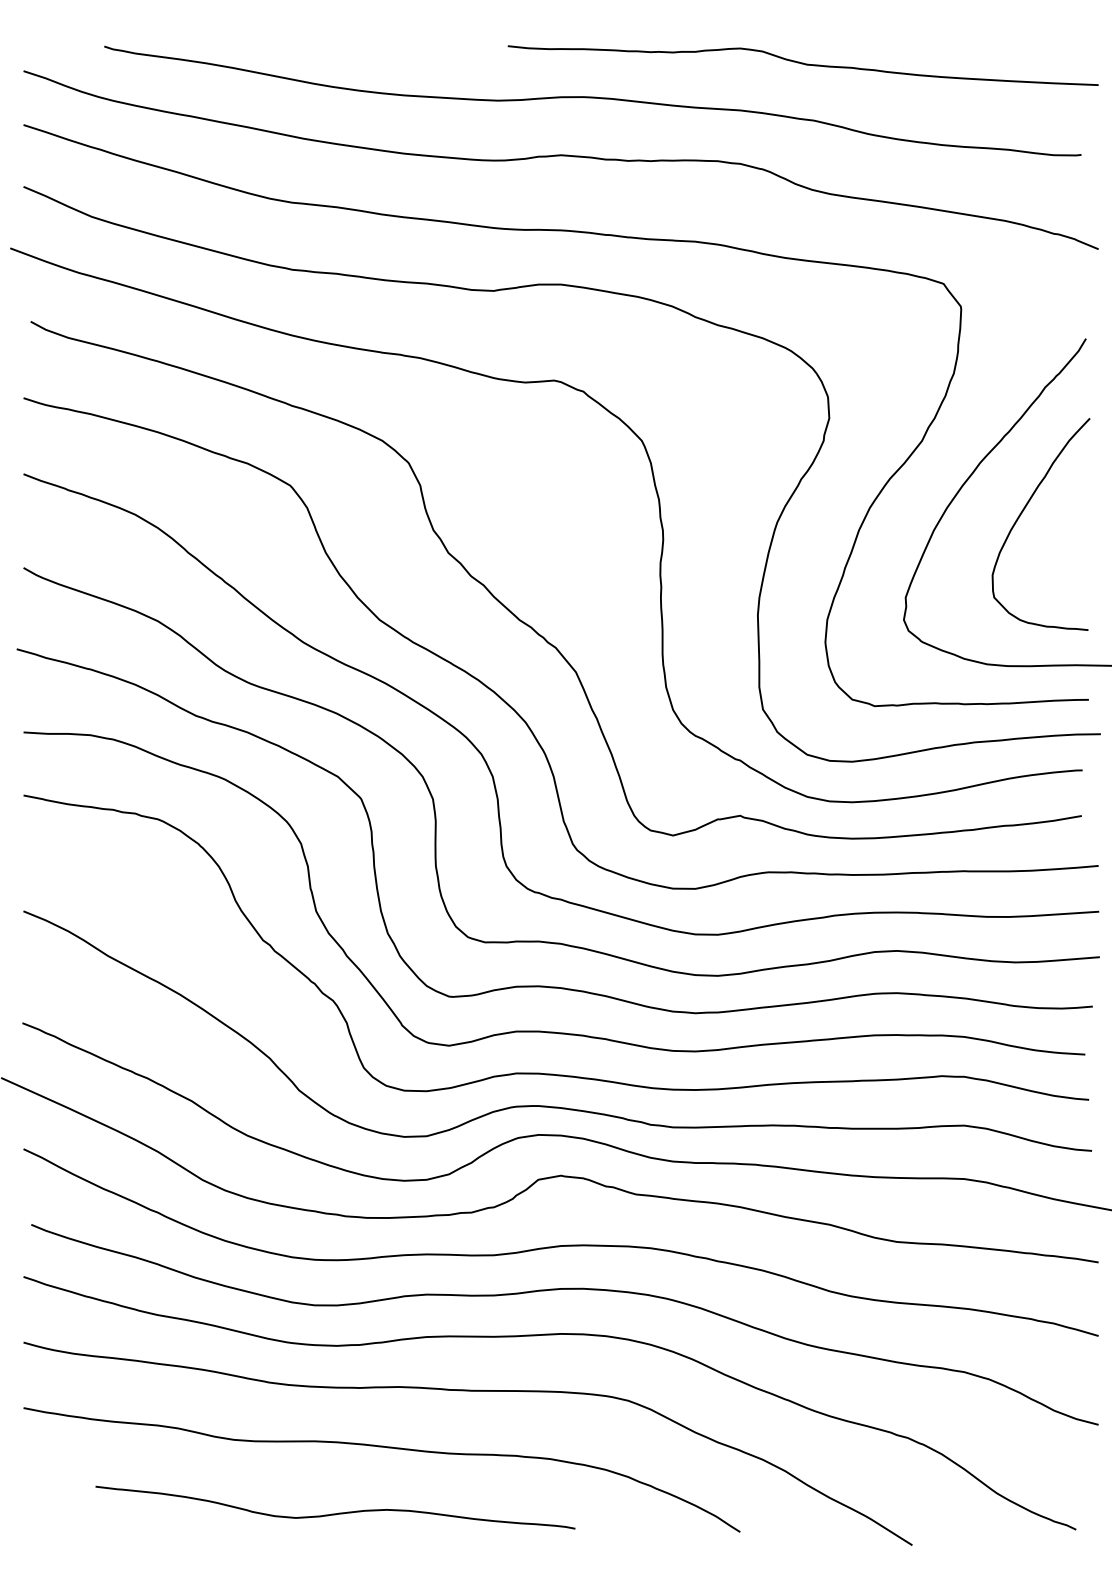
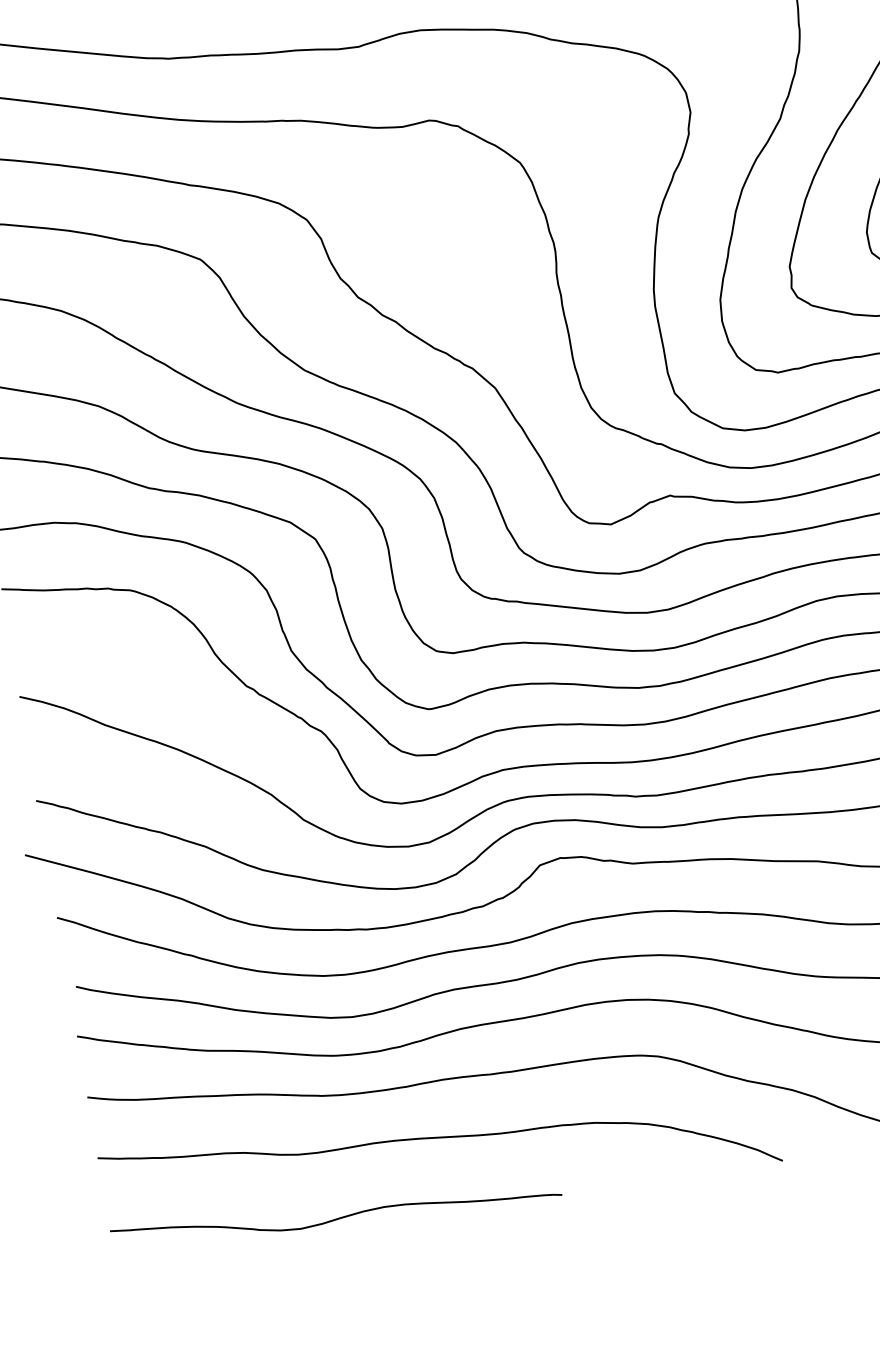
curve: (338, 1512) -> (339, 1217), moved

